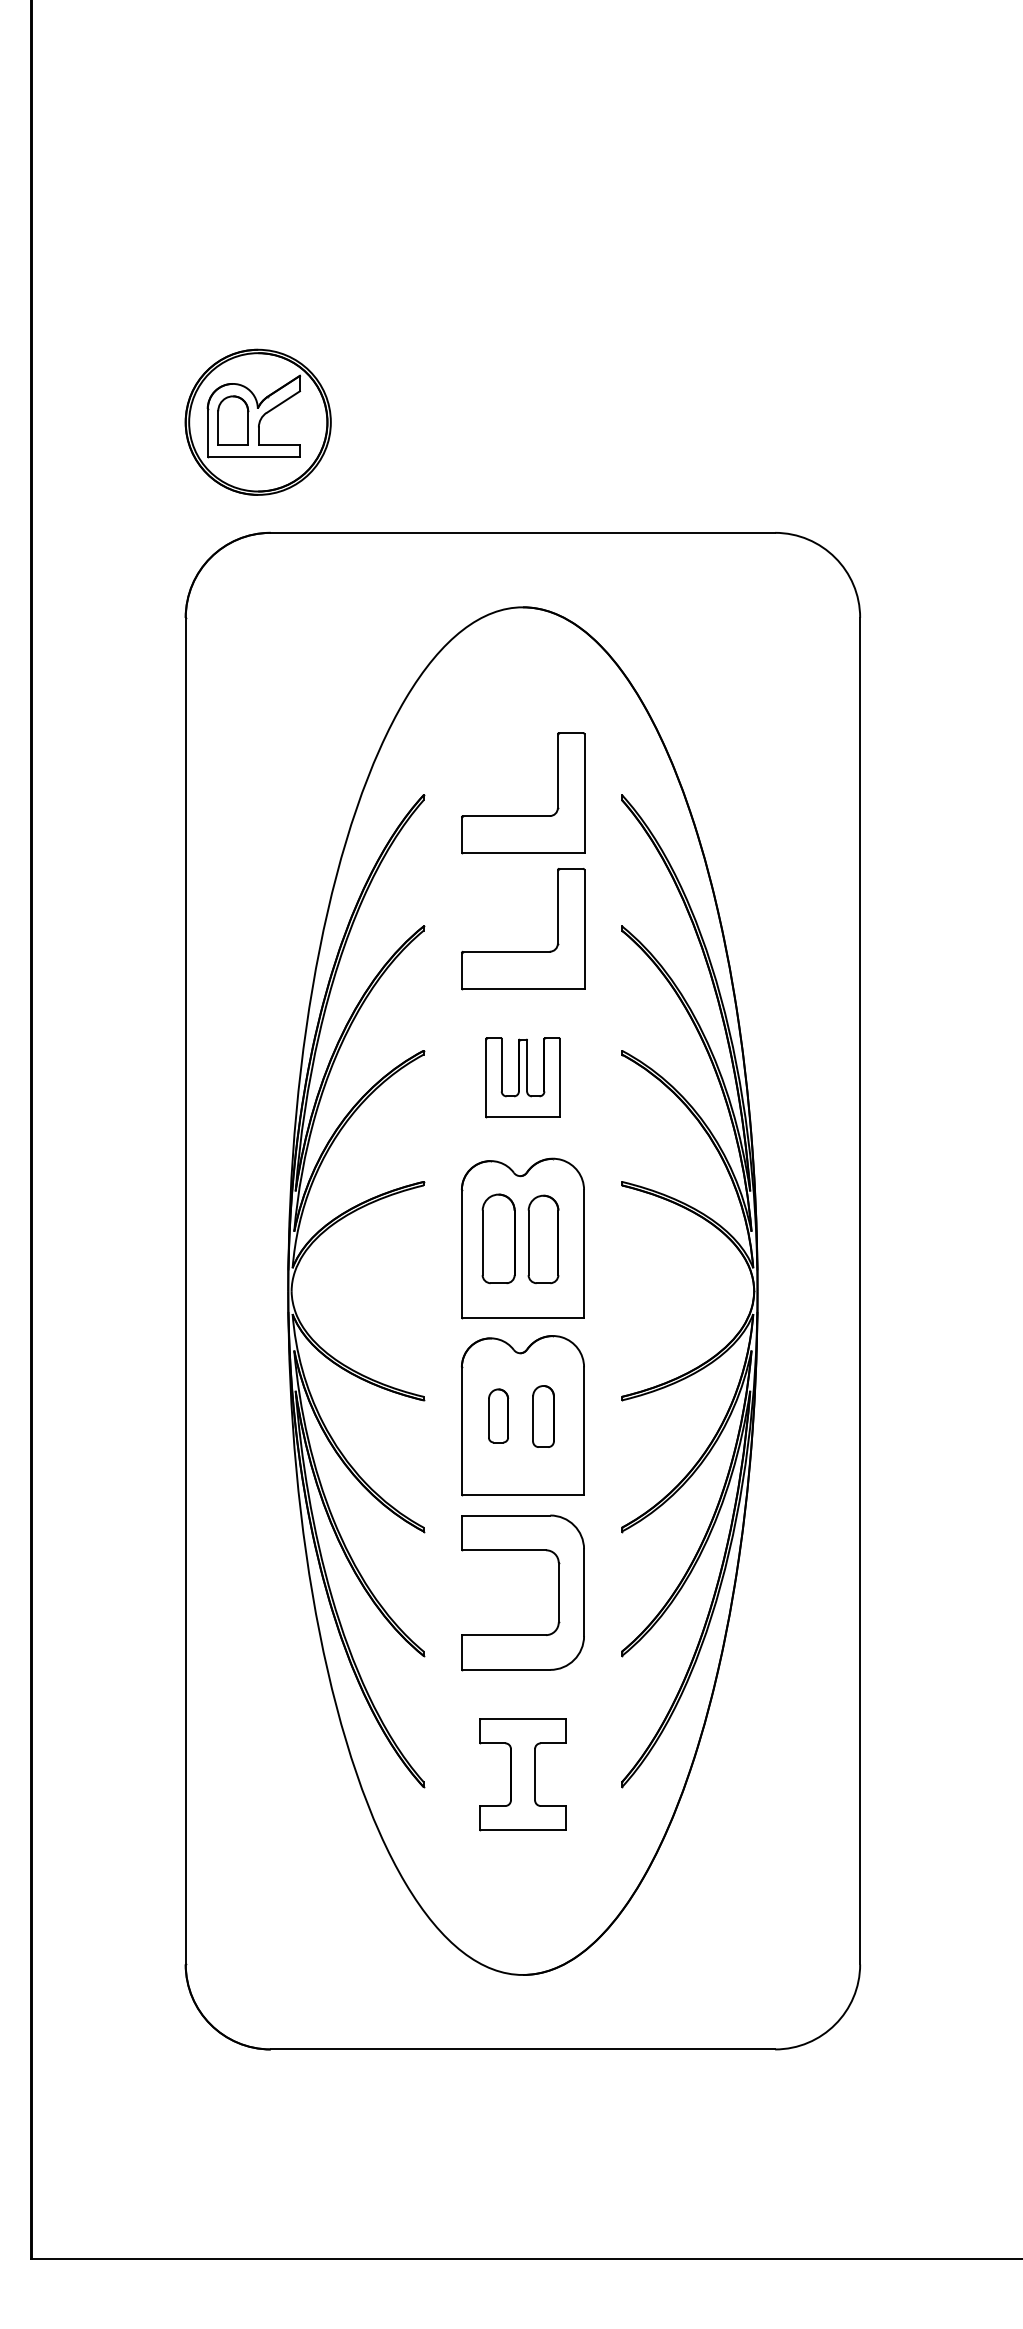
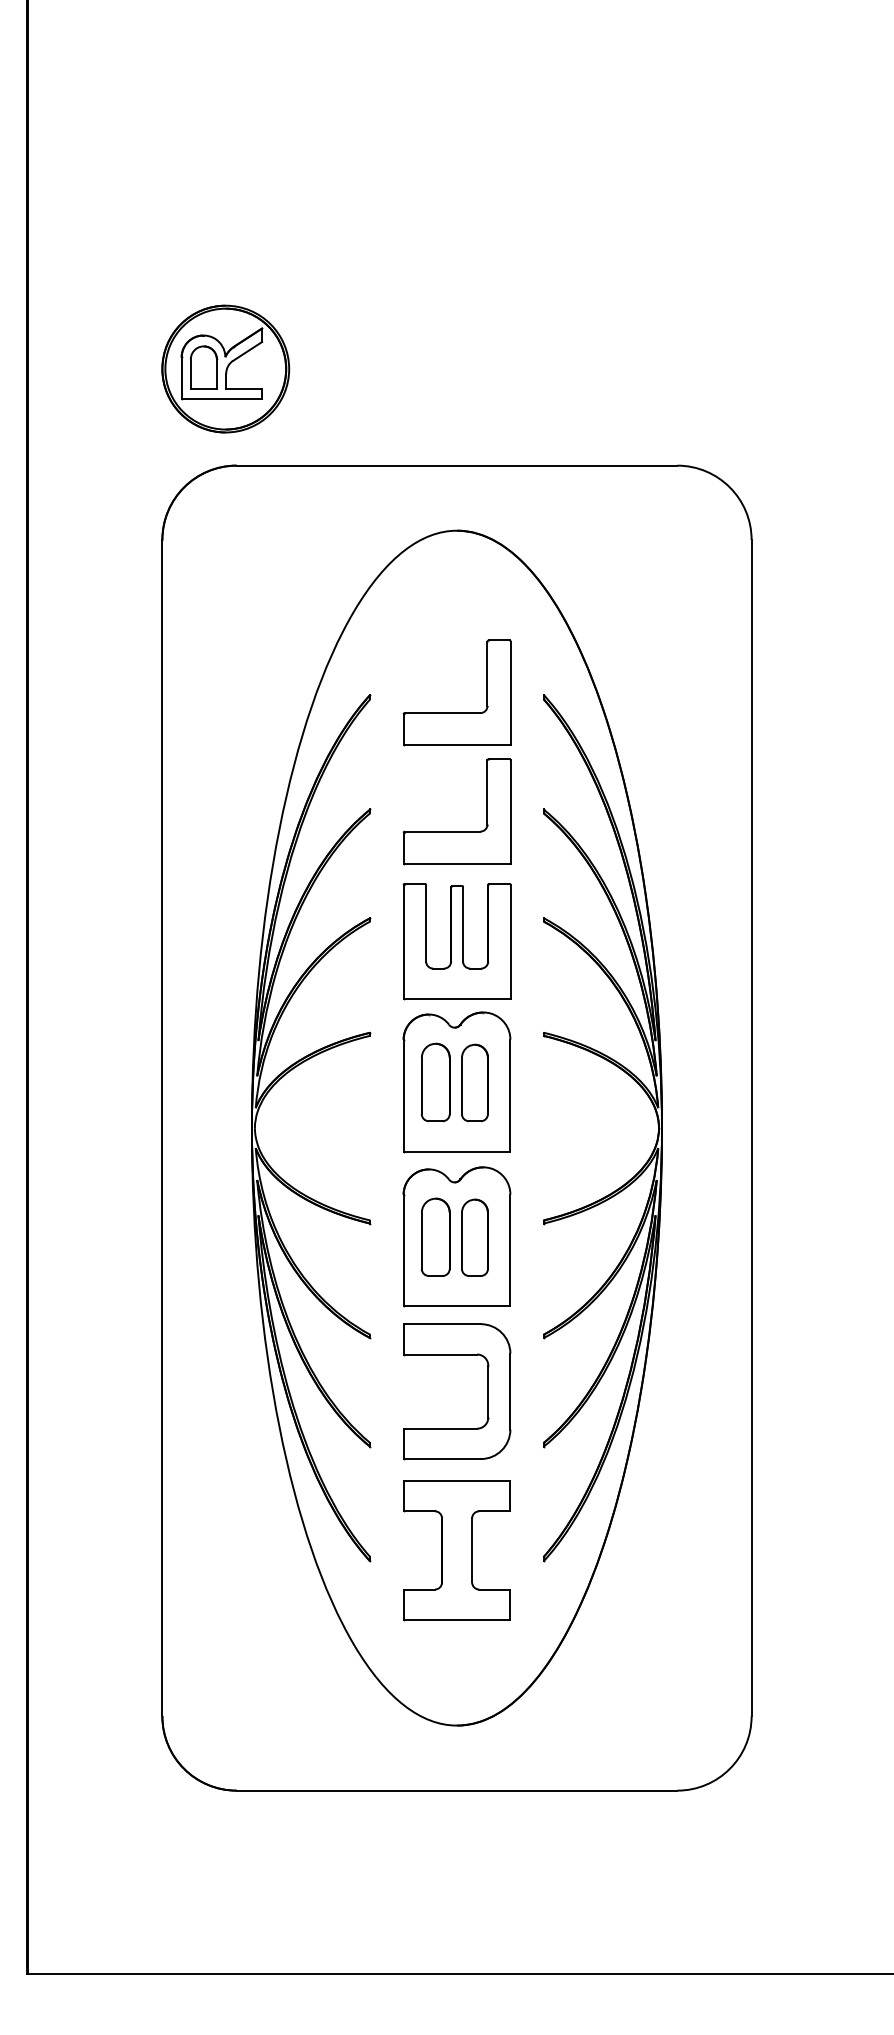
part: (522, 1077) -> (456, 941), size x1.67
part: (498, 1415) -> (435, 1236), size x1.67
part: (542, 1416) -> (474, 1237), size x1.43
part: (522, 1774) -> (456, 1550), size x1.43

